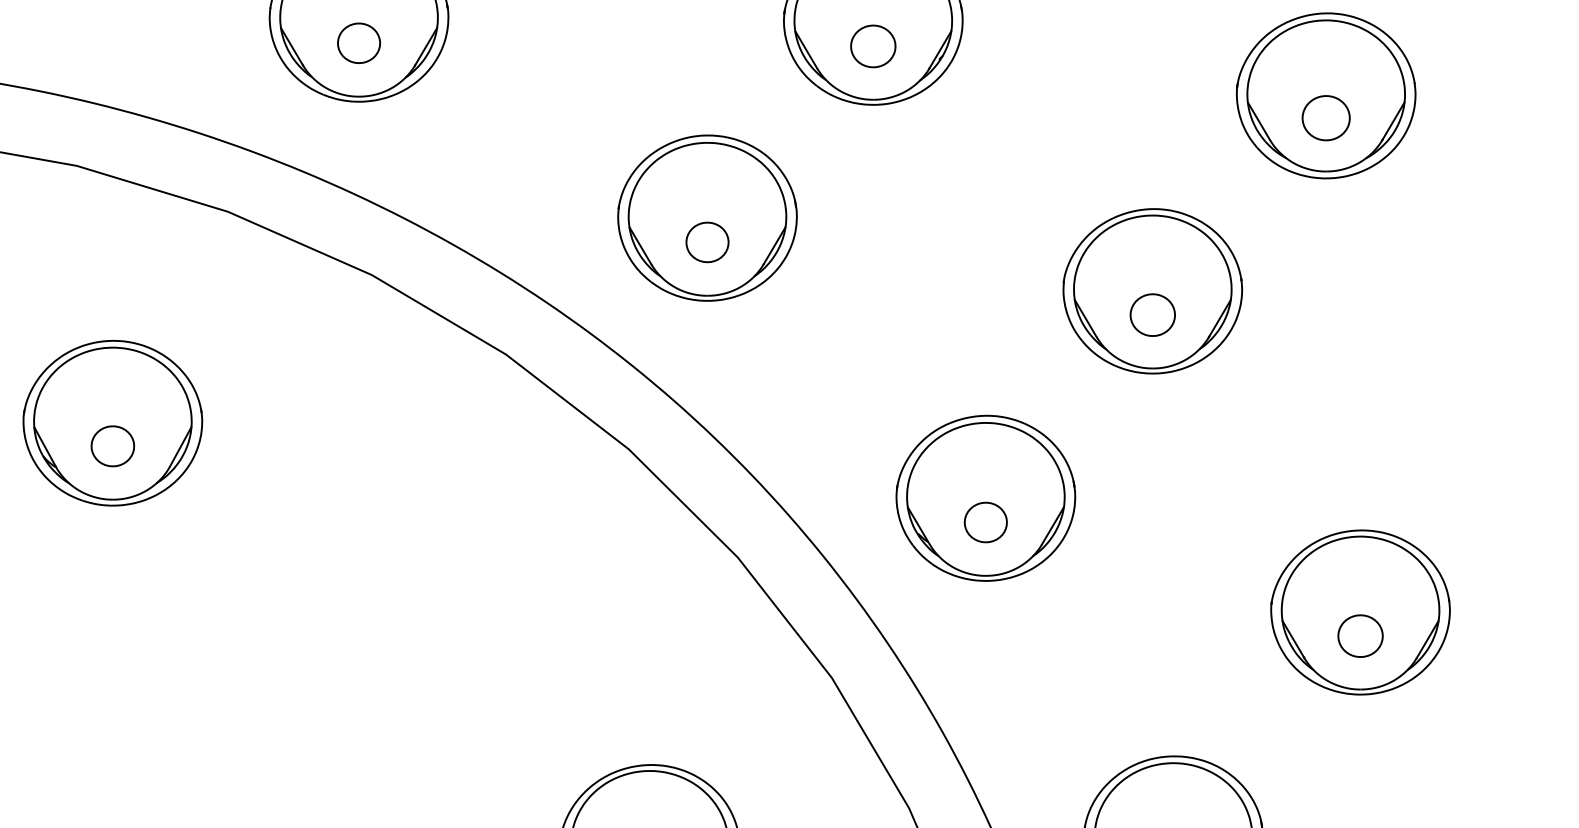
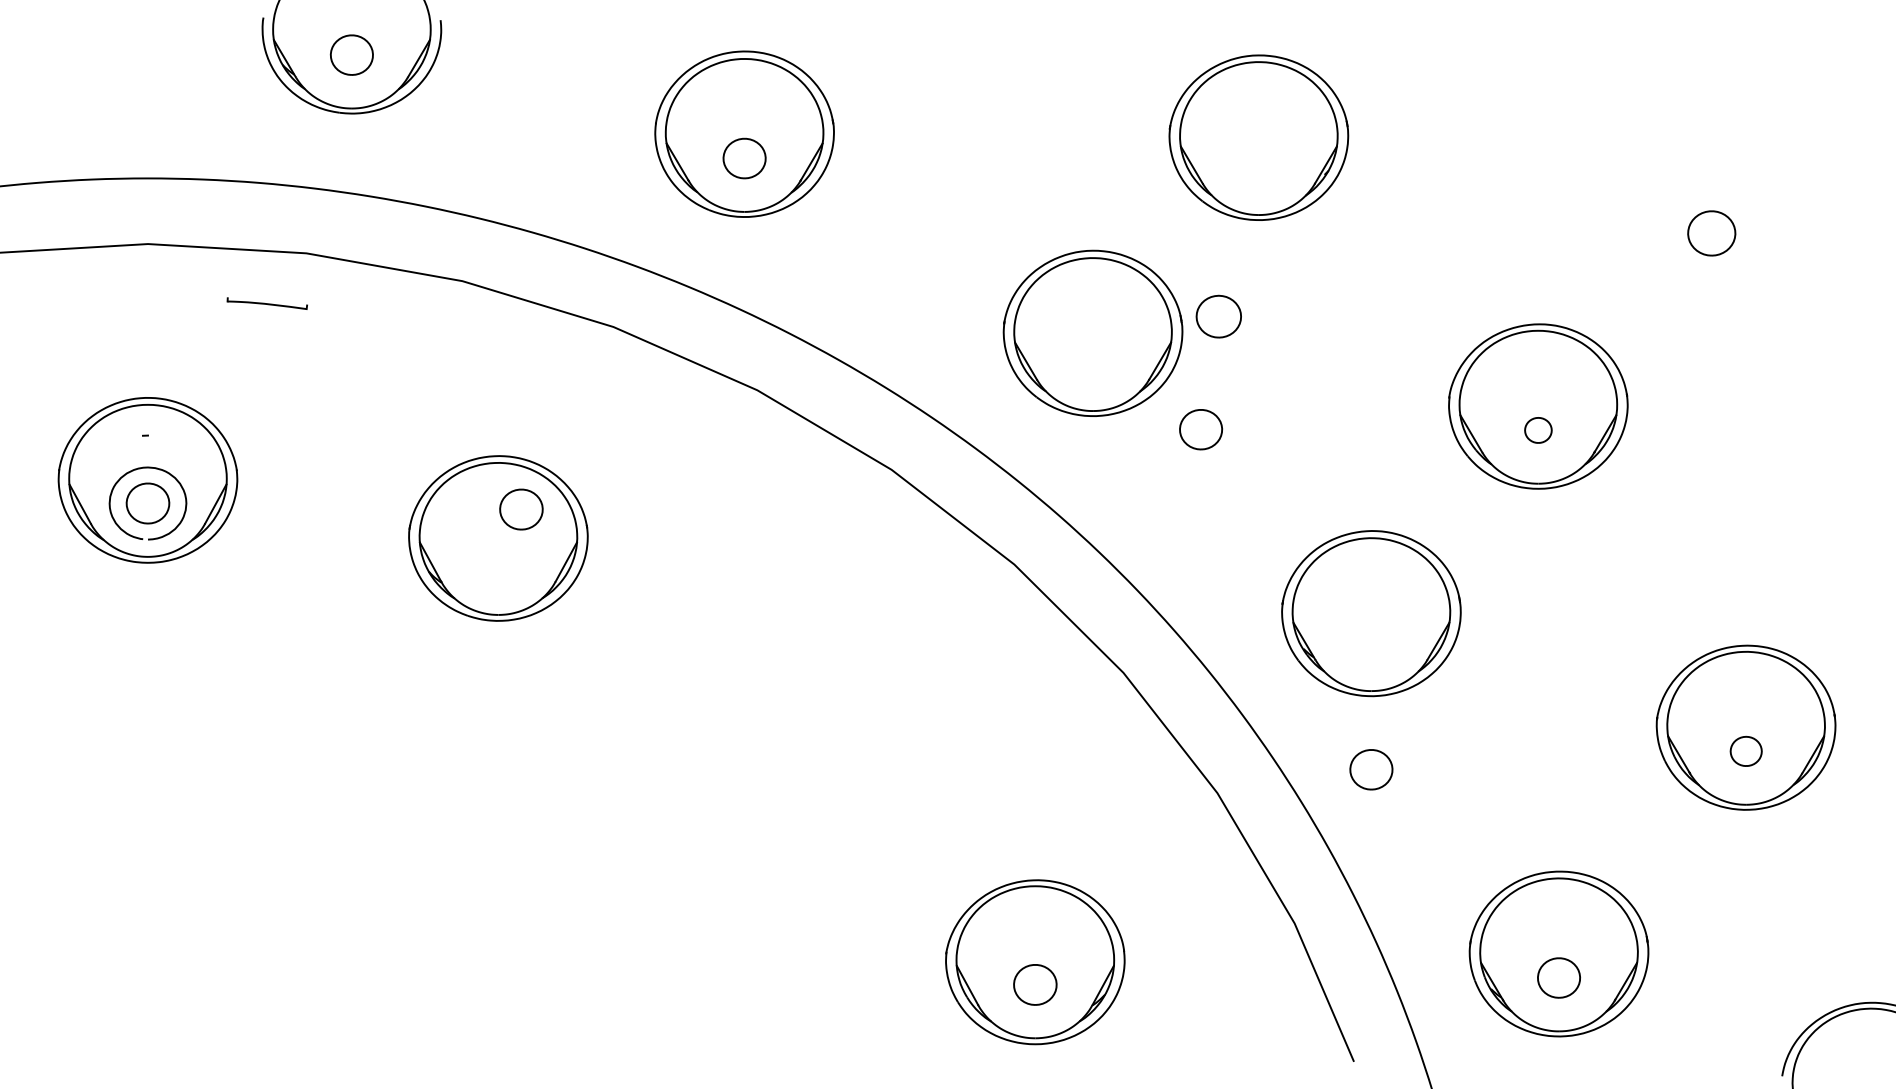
part: (872, 46) -> (1218, 316), moved
part: (1325, 95) -> (1711, 210), removed
part: (706, 242) -> (1200, 429), moved
part: (1152, 315) -> (1538, 430), size x0.6
part: (112, 446) -> (521, 509), moved
part: (985, 522) -> (1371, 769), moved
part: (1360, 636) -> (1746, 751), size x0.7

